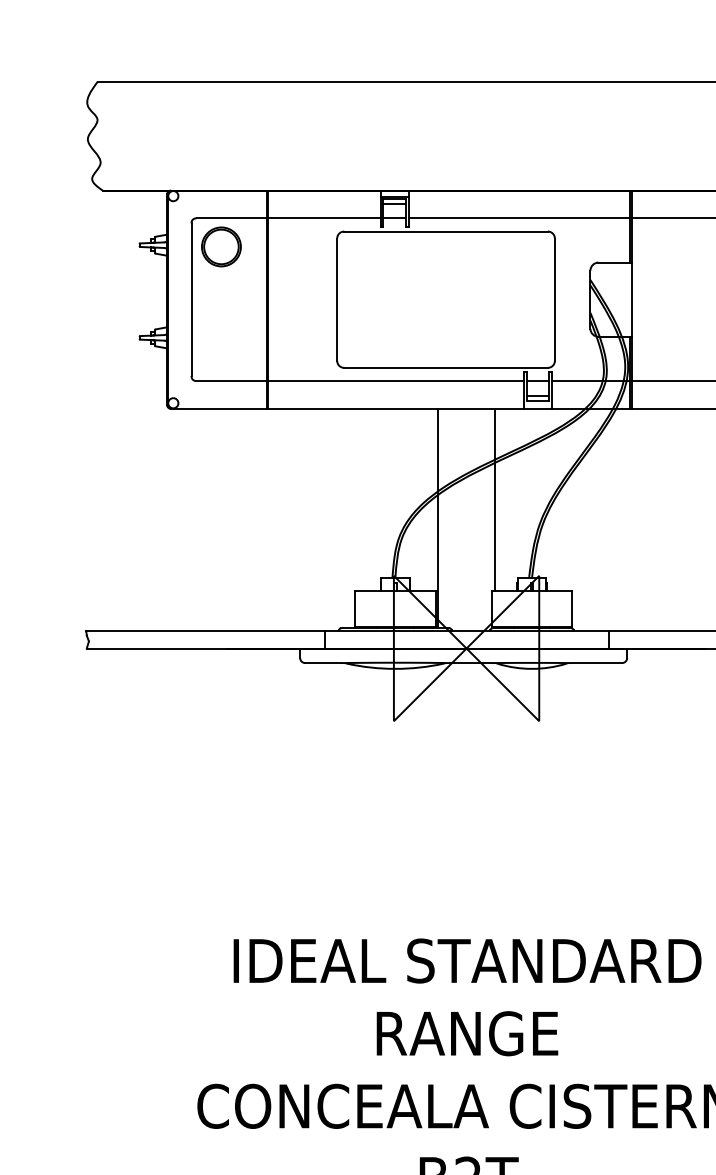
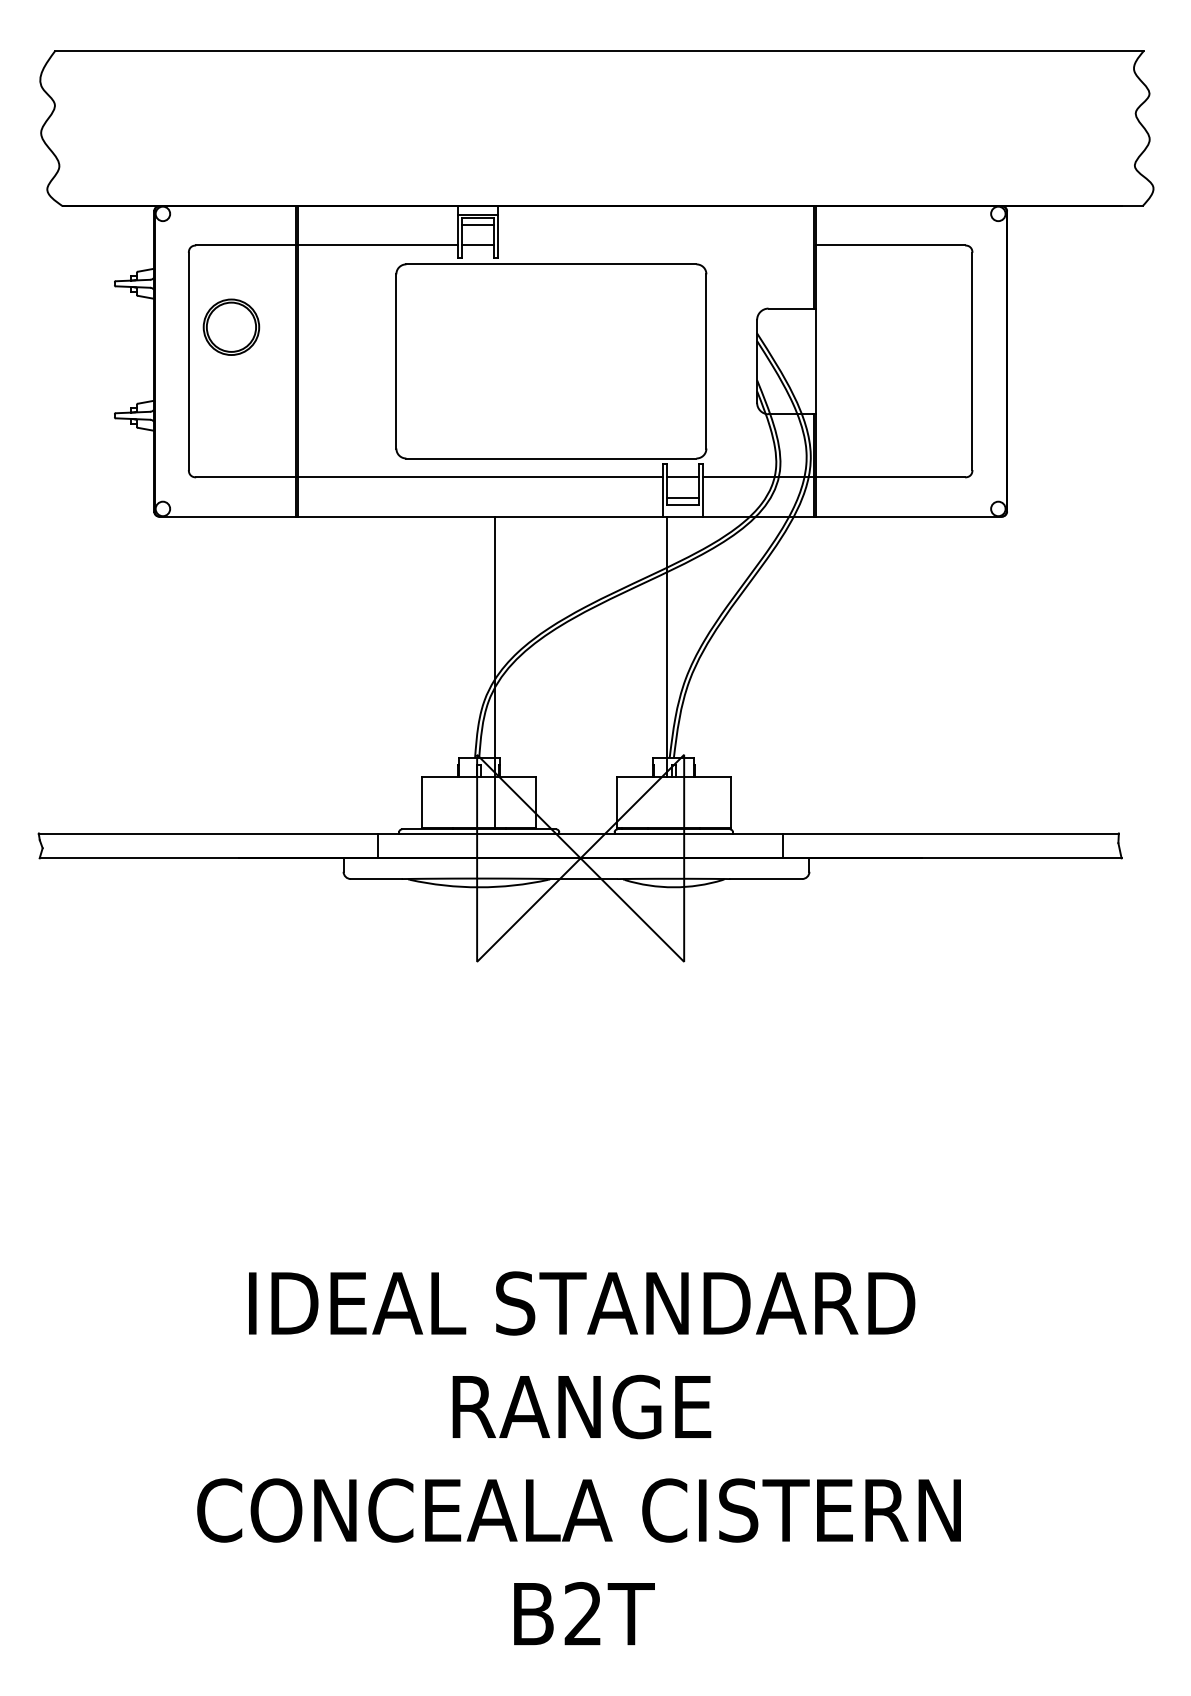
line: (519, 218) -> (655, 245), removed
part: (221, 246) -> (231, 326), moved
line: (495, 499) -> (666, 646), moved
line: (437, 518) -> (494, 672), moved

